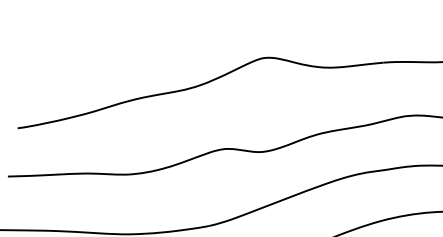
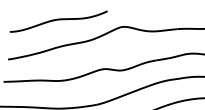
curve: (126, 44) -> (58, 20), added

